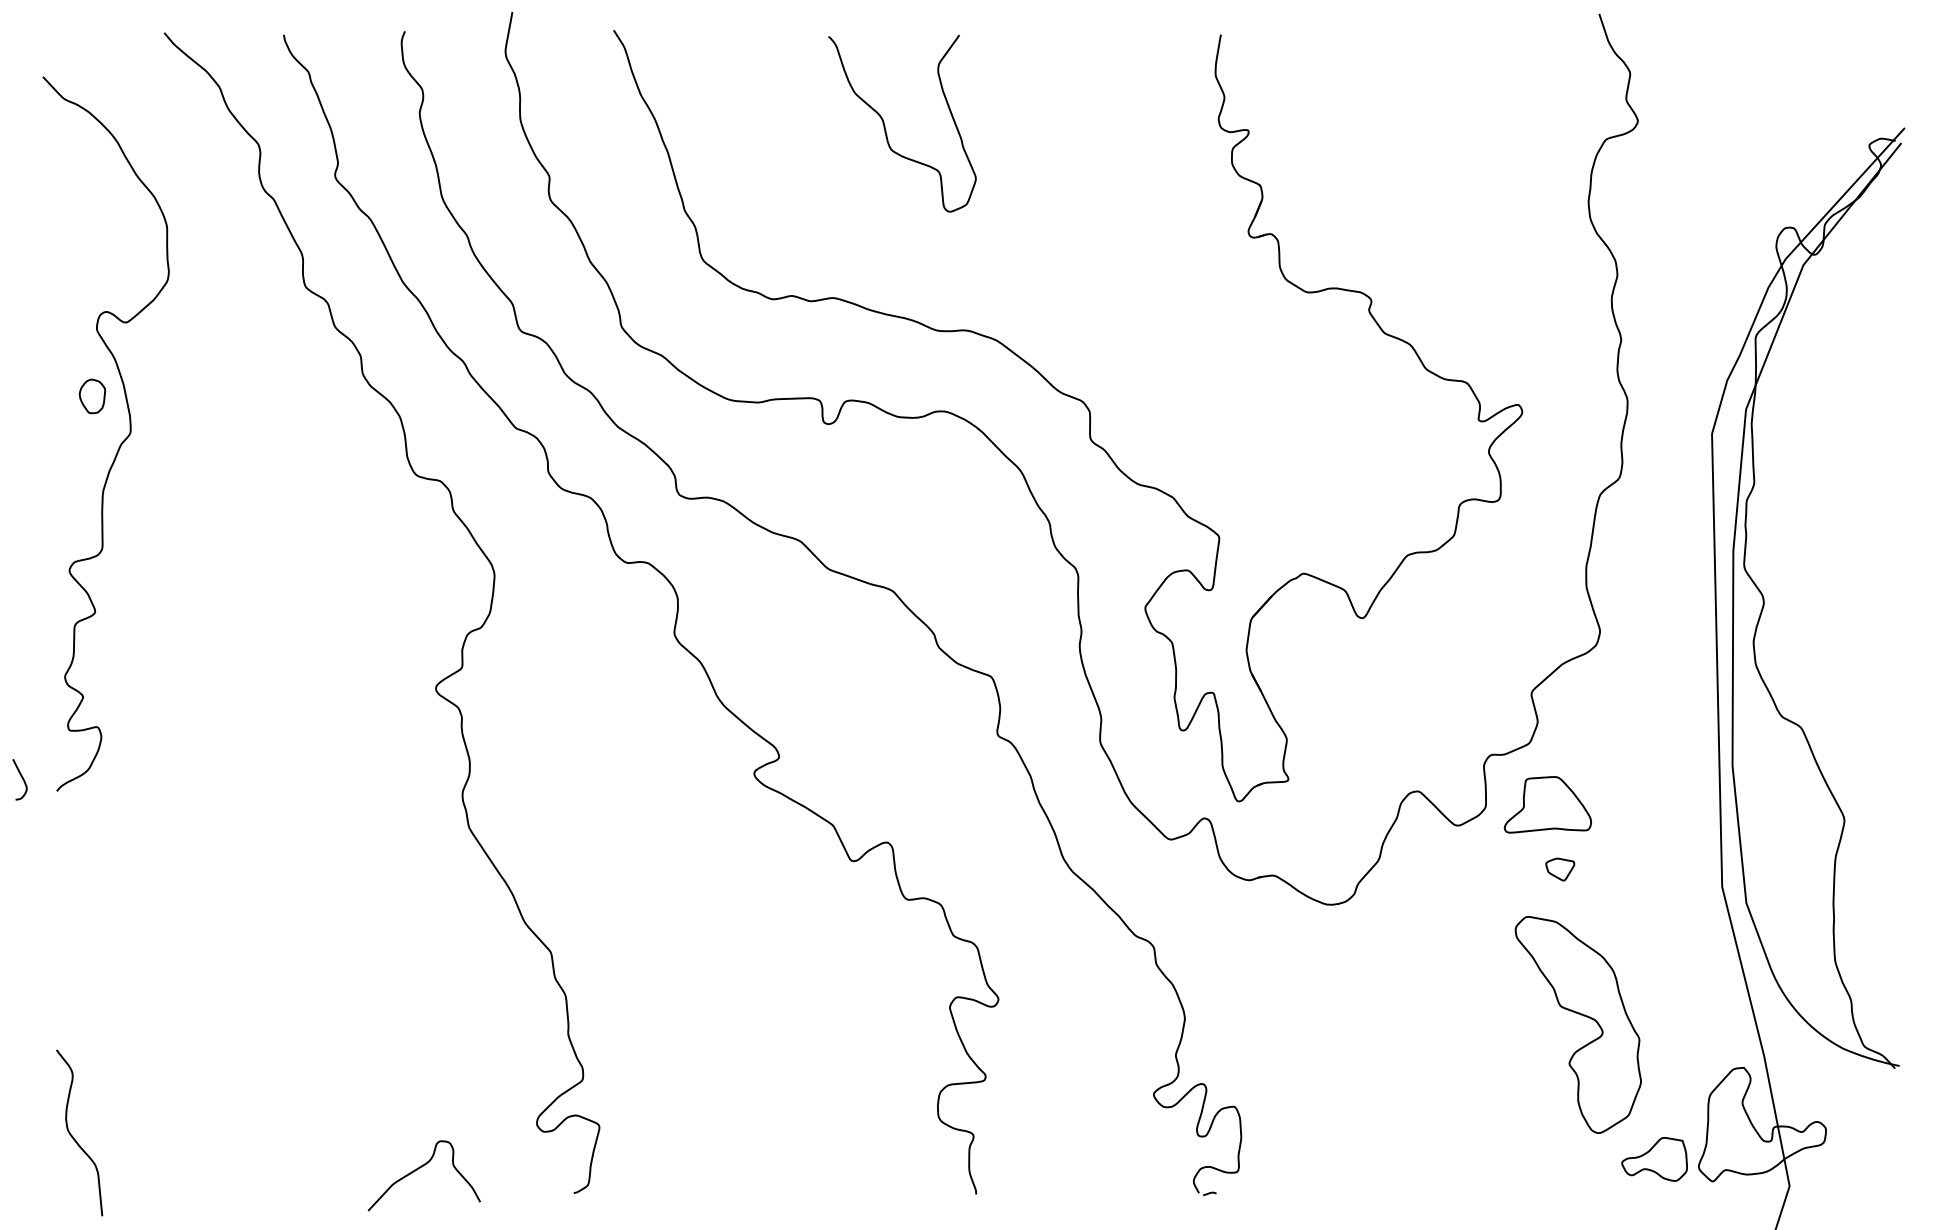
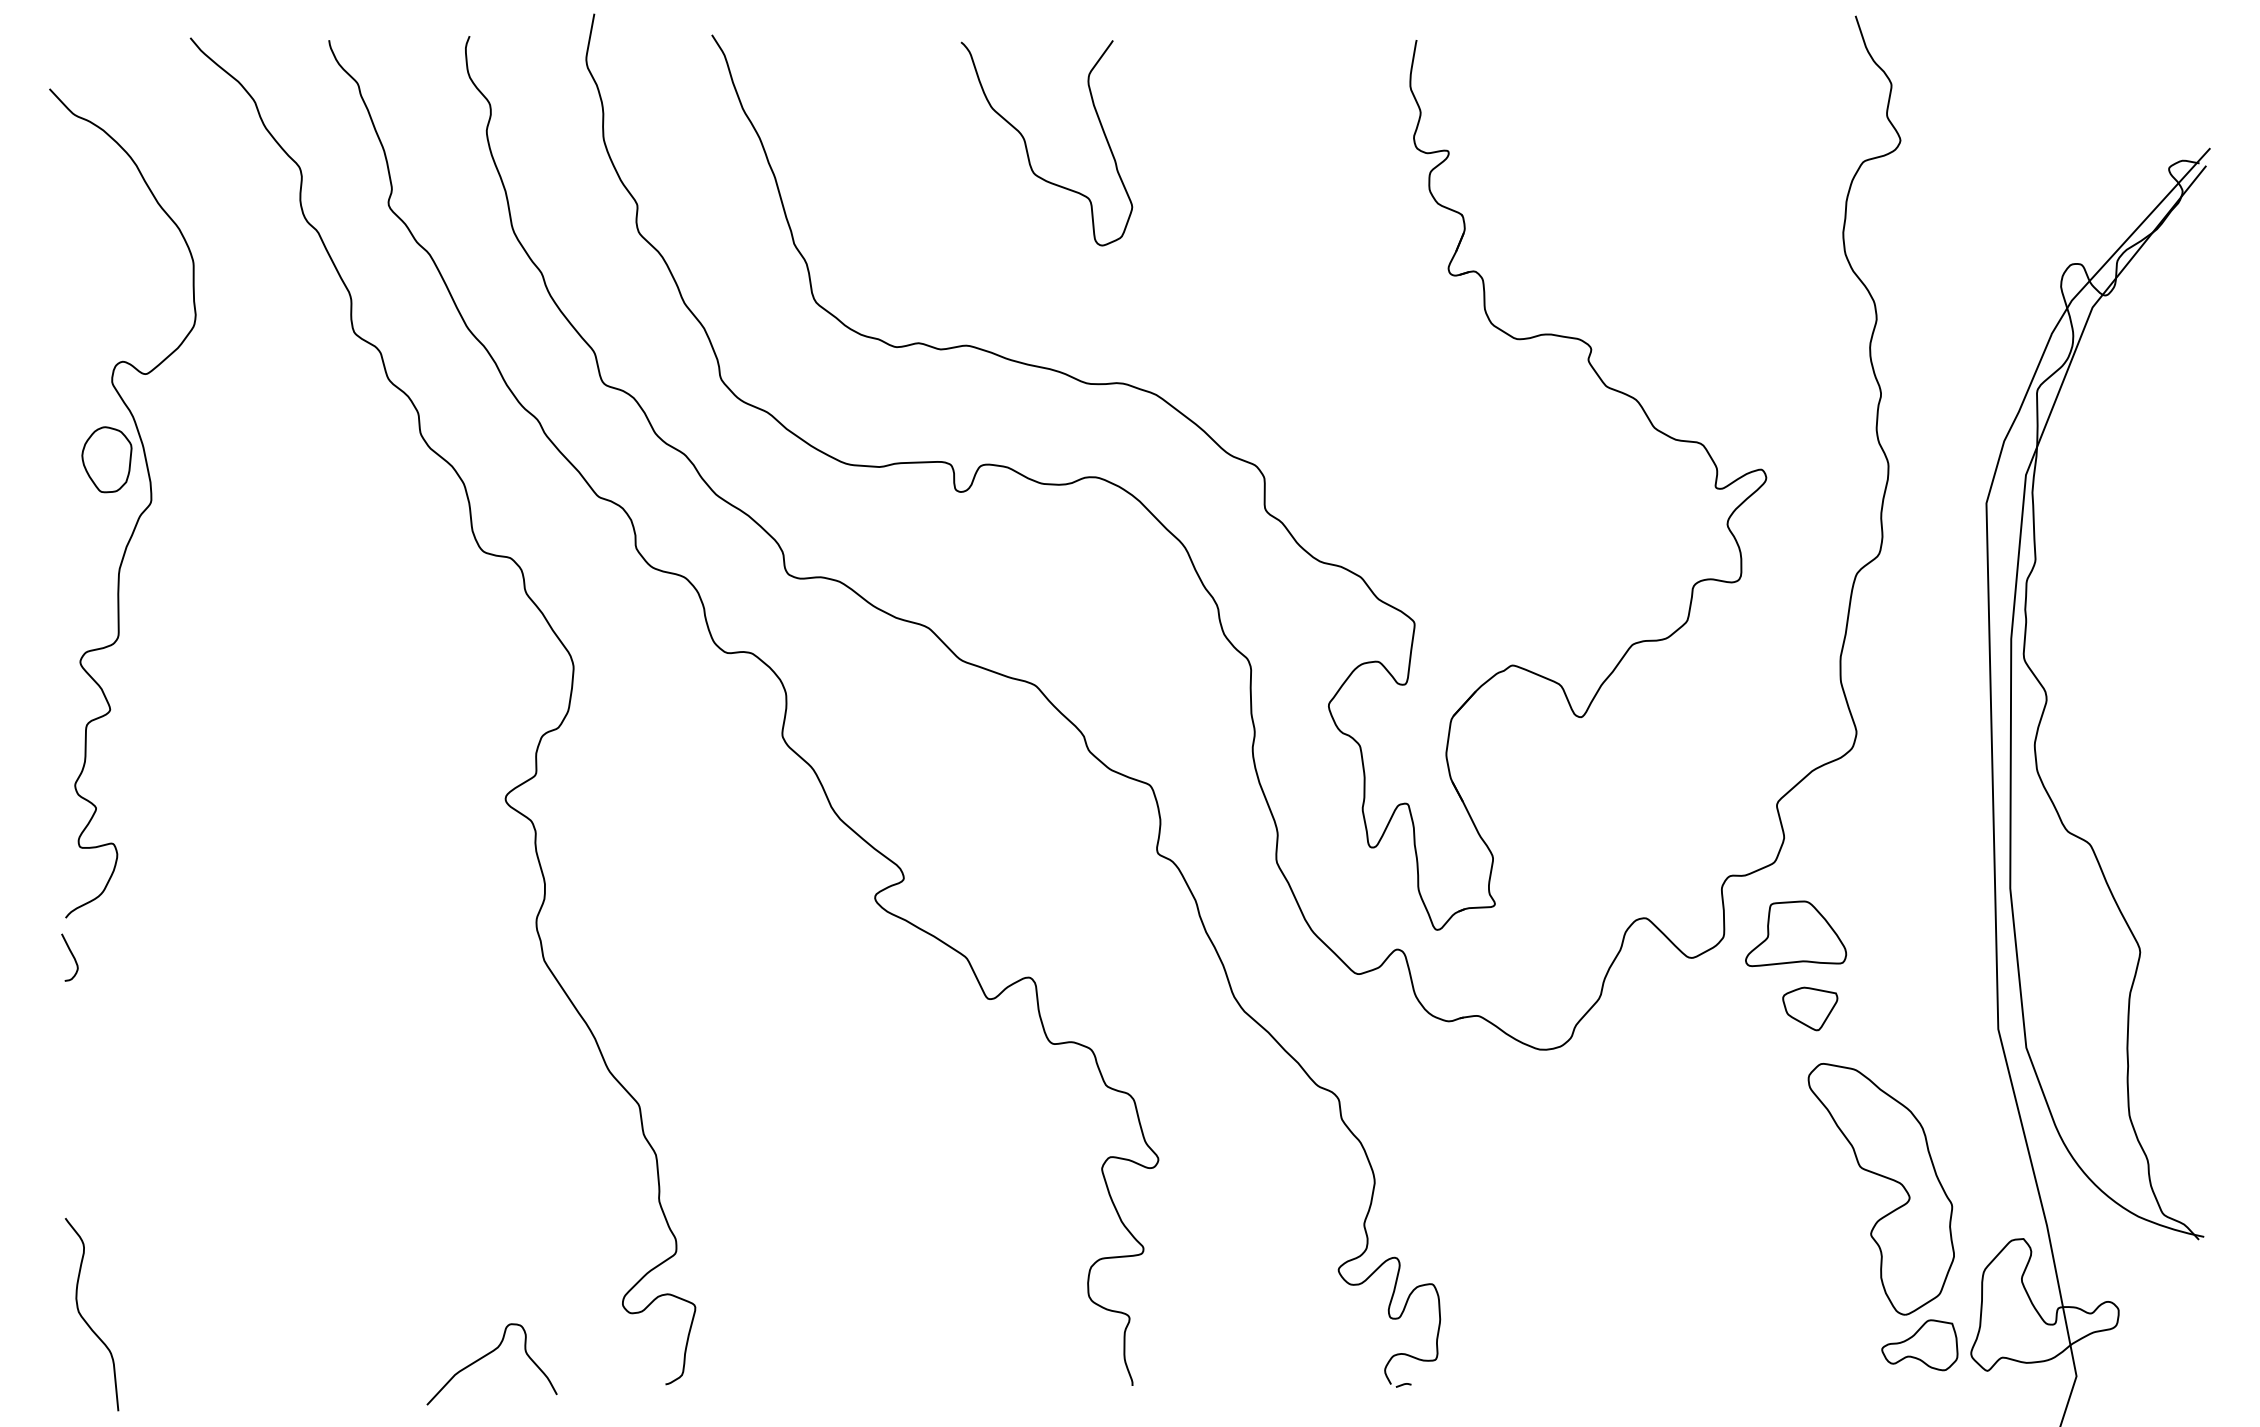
part: (92, 396) -> (106, 459), size x1.67
curve: (21, 777) -> (71, 955), moved
part: (1560, 869) -> (1810, 1008), size x1.67
part: (1581, 1015) -> (1885, 1178), moved

